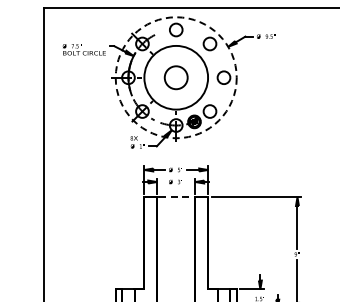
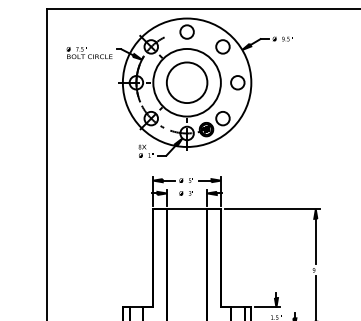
circle: (175, 77) -> (186, 82), dashed -> solid
circle: (176, 77) -> (187, 82), size x1.67
line: (177, 197) -> (188, 209), dashed -> solid

